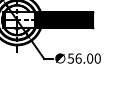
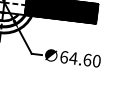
text: (80, 58) -> (75, 58), 56.00 -> 64.60

